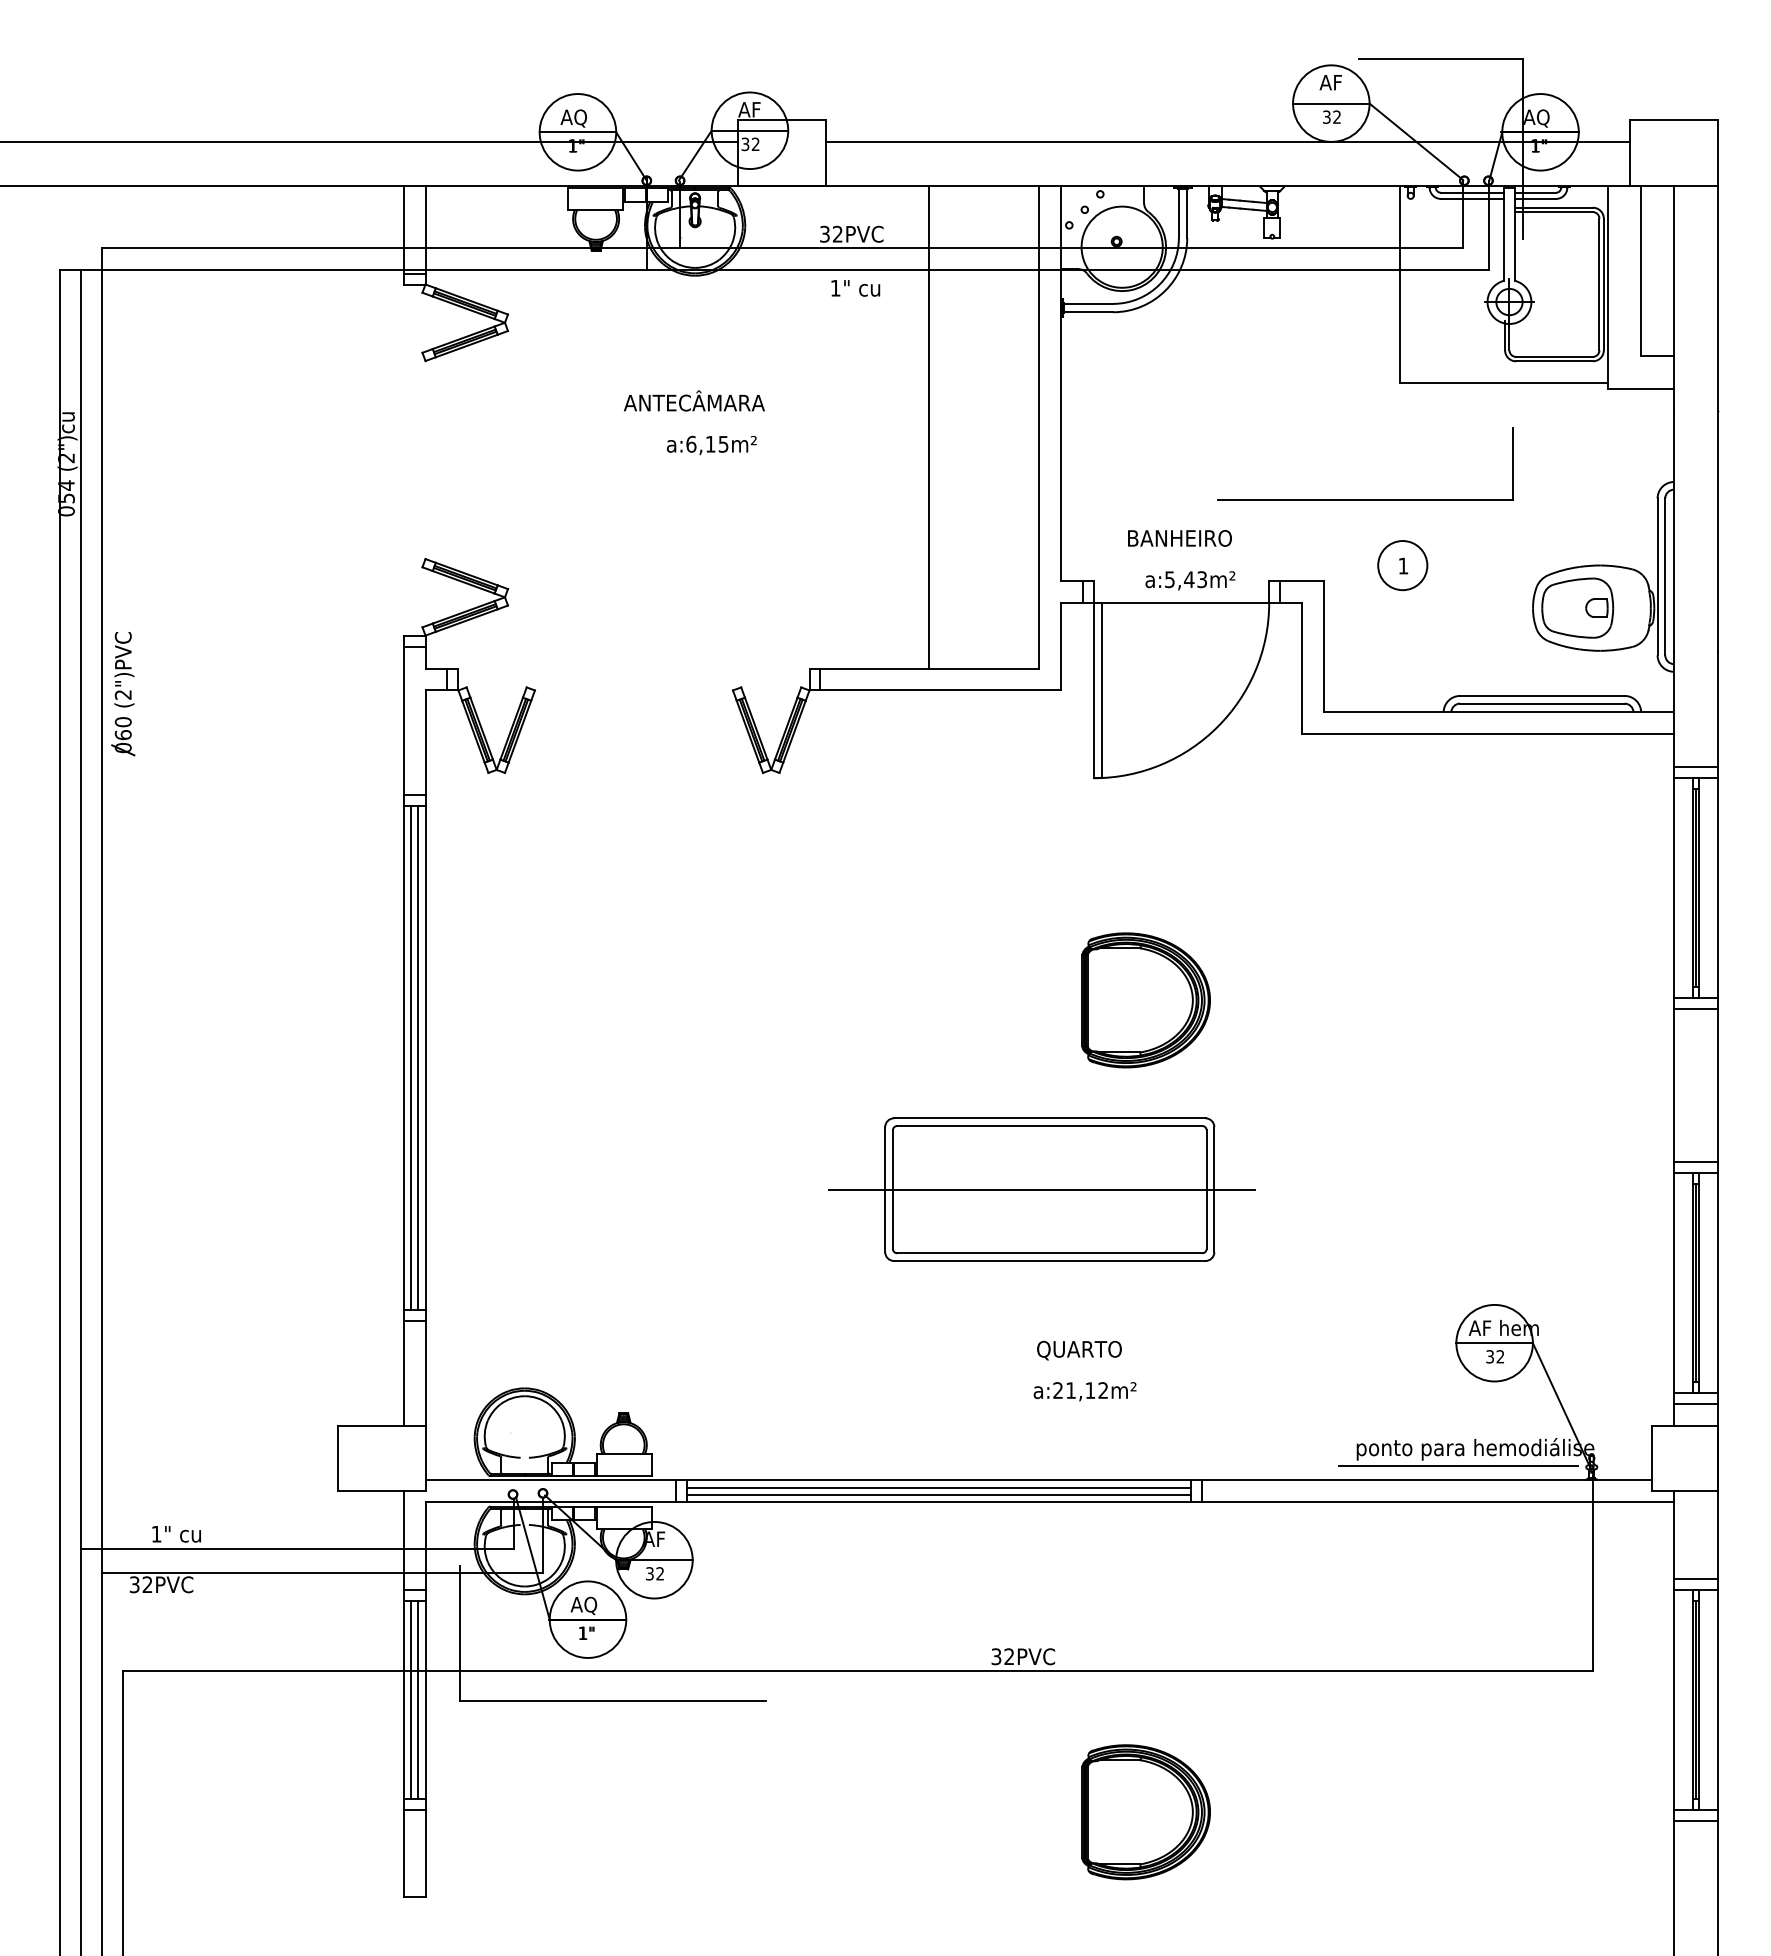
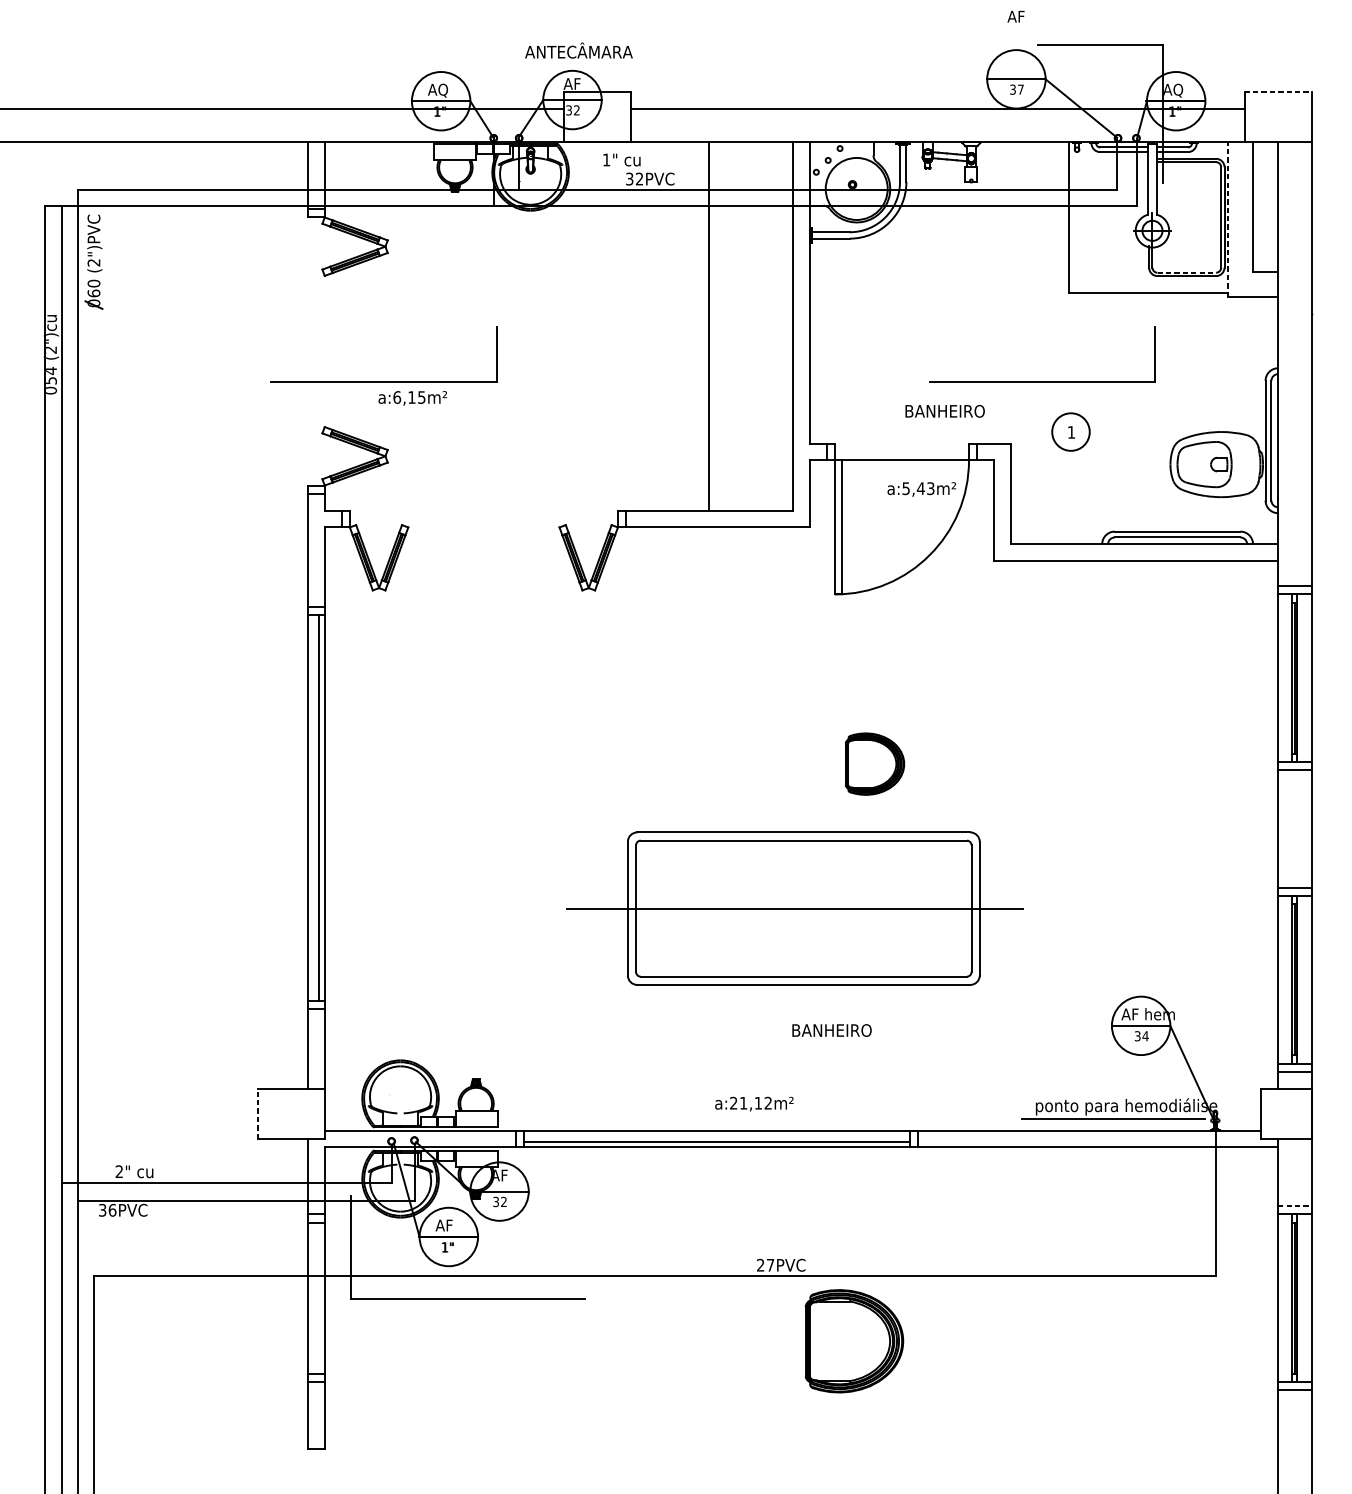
text: (1330, 82) -> (1015, 16), moved
text: (1336, 116) -> (1020, 89), 32 -> 37
line: (1674, 119) -> (1278, 91), solid -> dashed
line: (1608, 286) -> (1228, 218), solid -> dashed
text: (855, 288) -> (621, 160), moved
line: (1554, 356) -> (1186, 272), solid -> dashed
text: (694, 400) -> (579, 50), moved
text: (711, 445) -> (412, 398), moved
part: (503, 499) -> (384, 381), added
text: (1179, 538) -> (944, 411), moved
text: (1190, 580) -> (921, 489), moved
part: (123, 694) -> (94, 262), moved
part: (1145, 1000) -> (874, 764), size x0.6
line: (411, 1057) -> (314, 807), removed
part: (1041, 1189) -> (795, 908), size x1.4
text: (1089, 1350) -> (831, 1031), QUARTO -> BANHEIRO
text: (1500, 1356) -> (1145, 1036), 32 -> 34
text: (1084, 1391) -> (753, 1103), moved
line: (337, 1458) -> (257, 1113), solid -> dashed
line: (938, 1488) -> (716, 1136), removed
text: (156, 1533) -> (119, 1171), 1" -> 2"
line: (1695, 1579) -> (1294, 1206), solid -> dashed
text: (147, 1584) -> (112, 1210), 32PVC -> 36PVC
text: (590, 1605) -> (450, 1226), AQ -> AF
text: (1002, 1656) -> (765, 1265), 32PVC -> 27PVC
line: (411, 1699) -> (314, 1297), removed
line: (417, 1699) -> (318, 1297), removed
part: (1145, 1812) -> (853, 1341), moved

